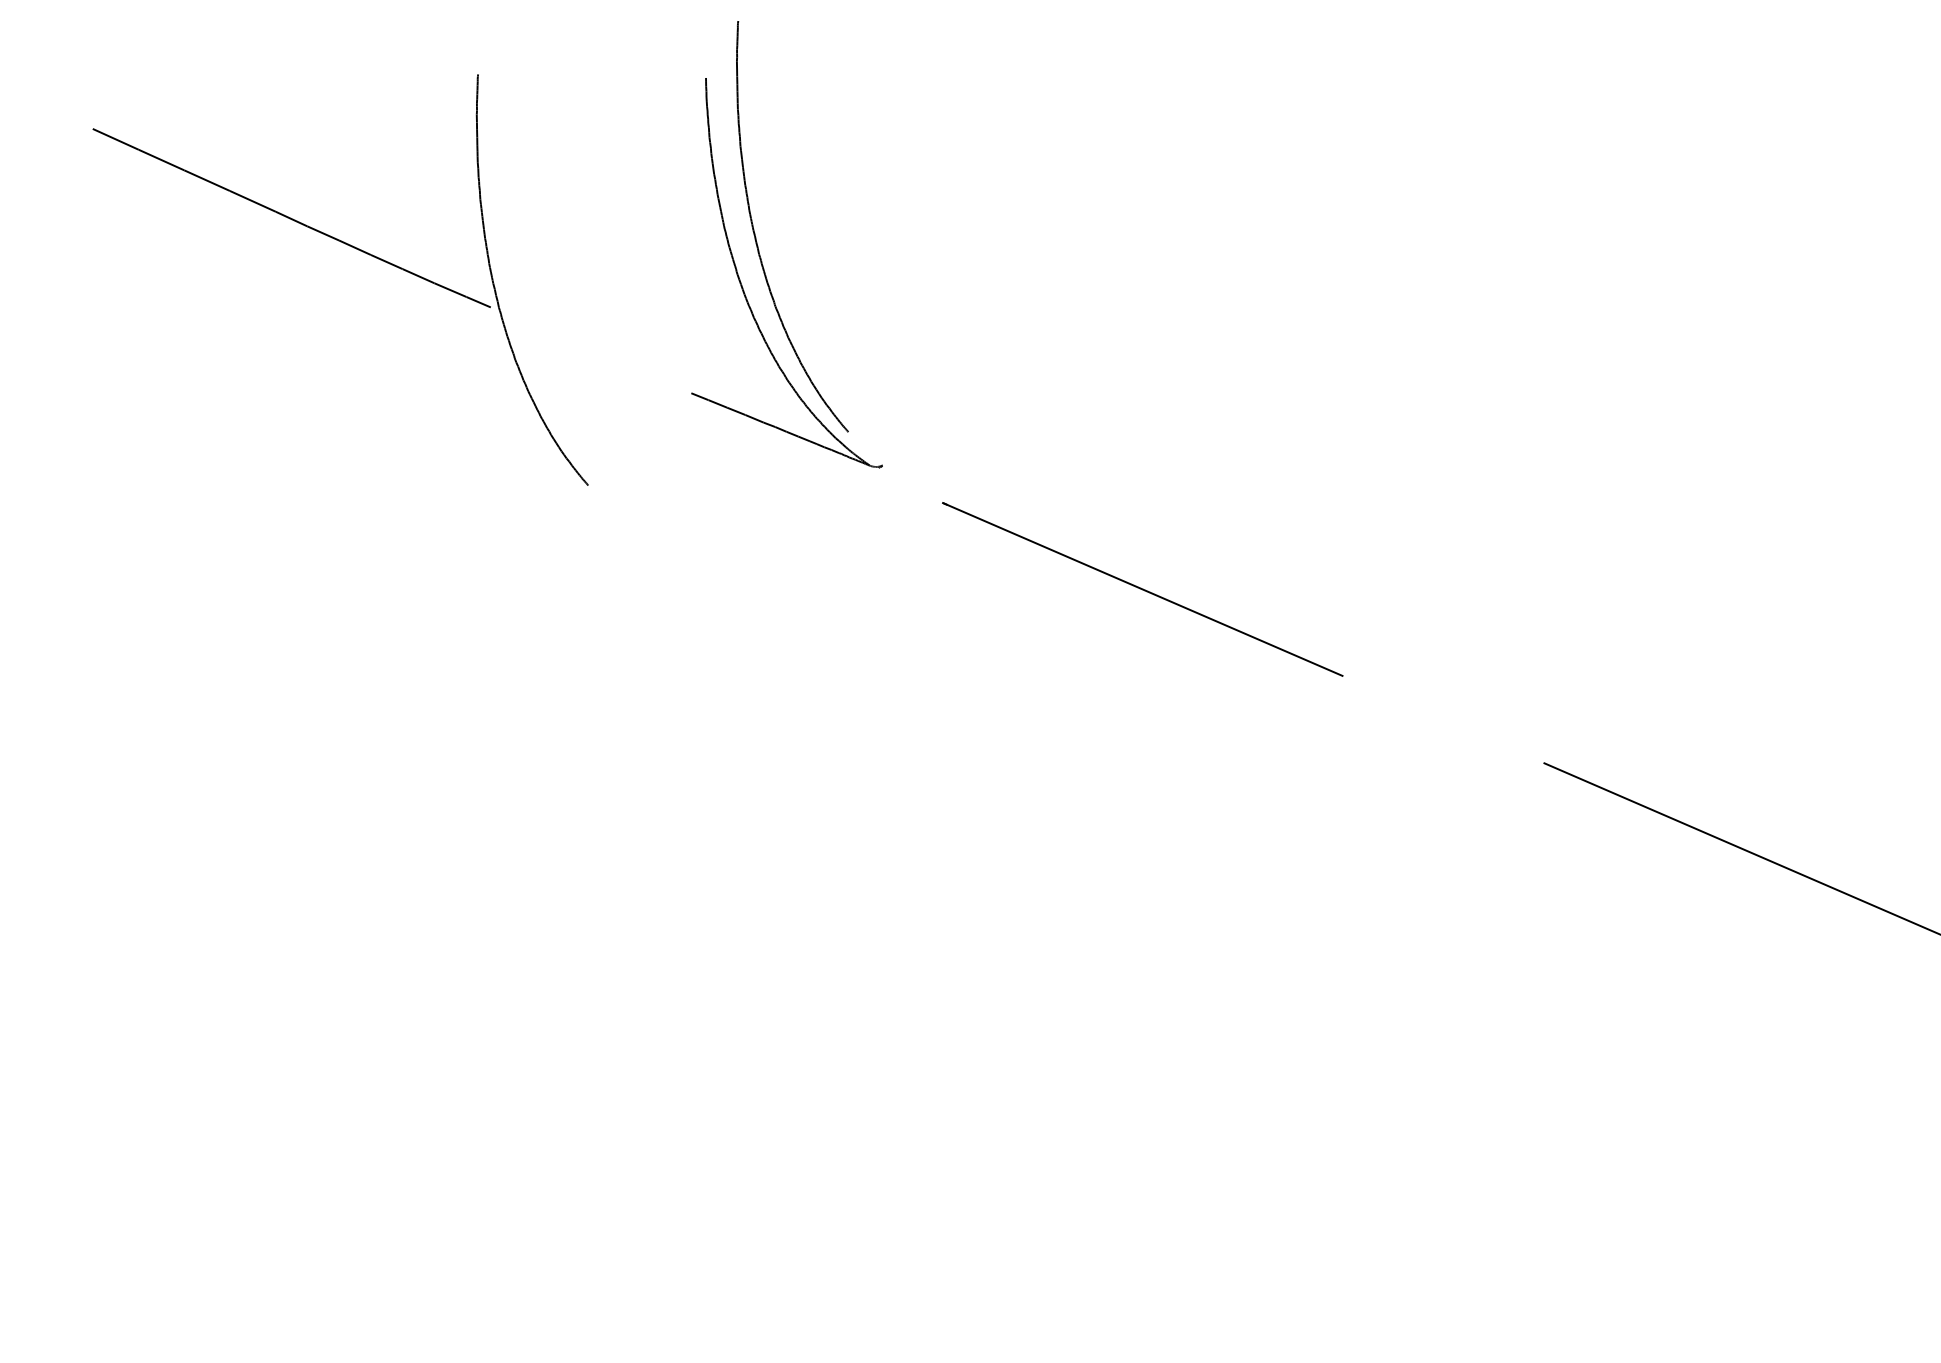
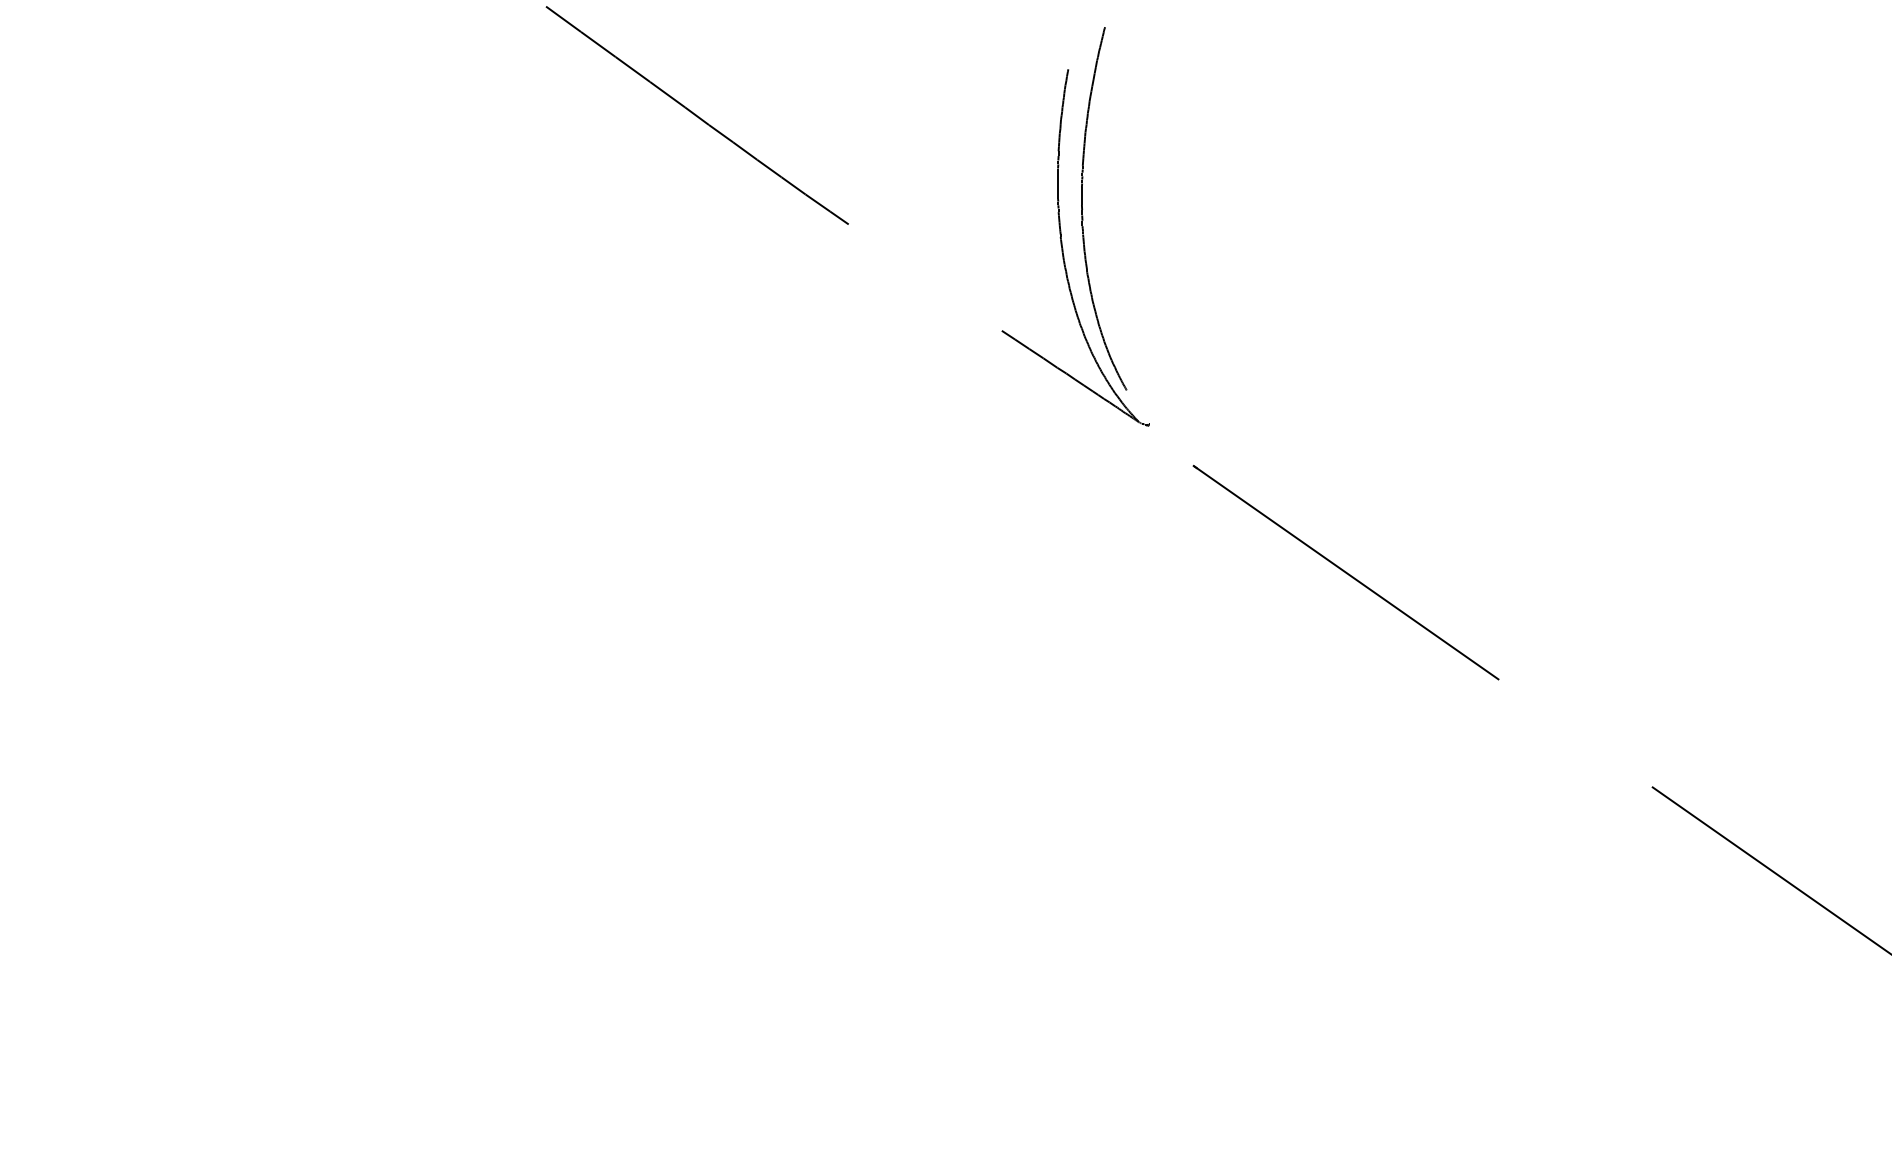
curve: (496, 288) -> (856, 209), removed

